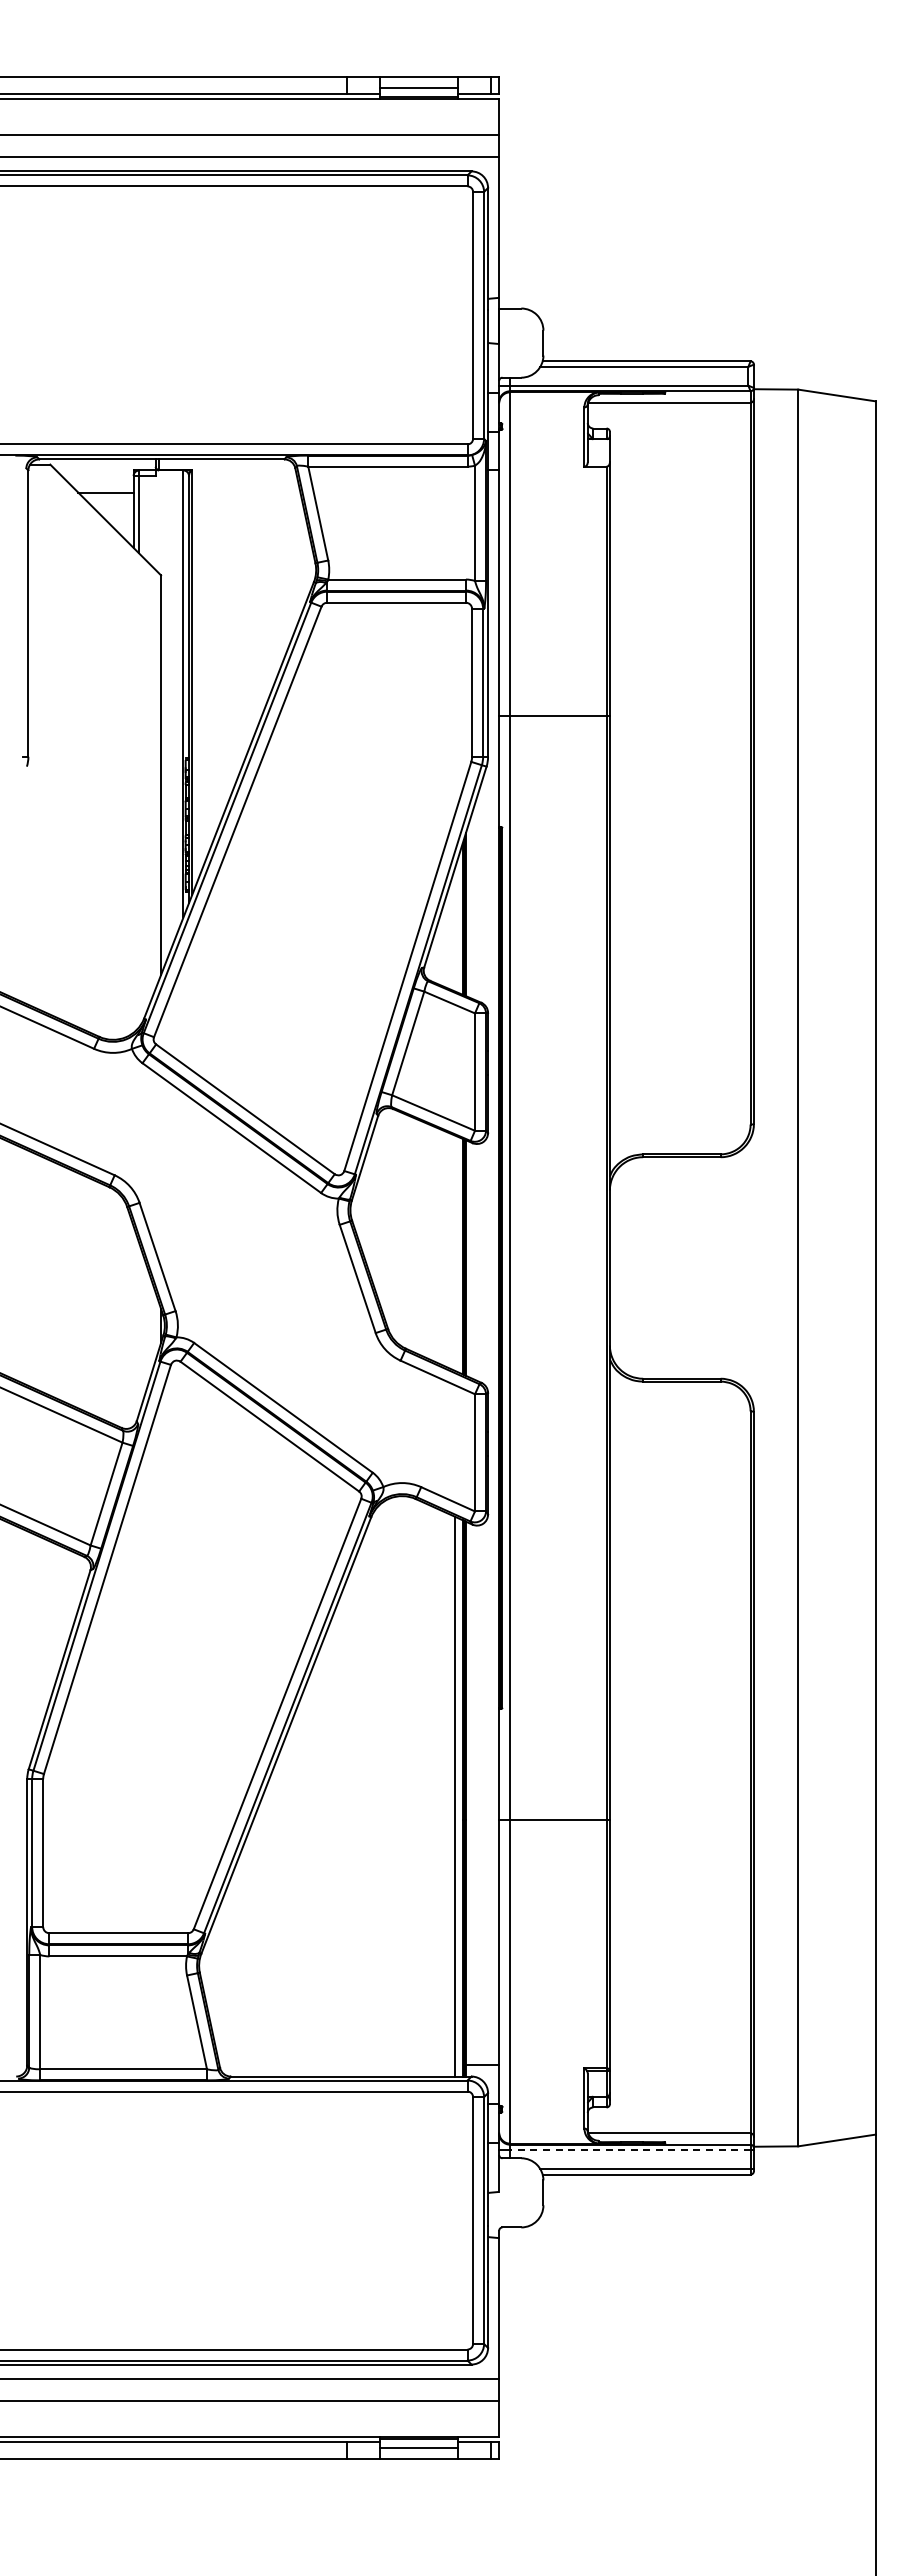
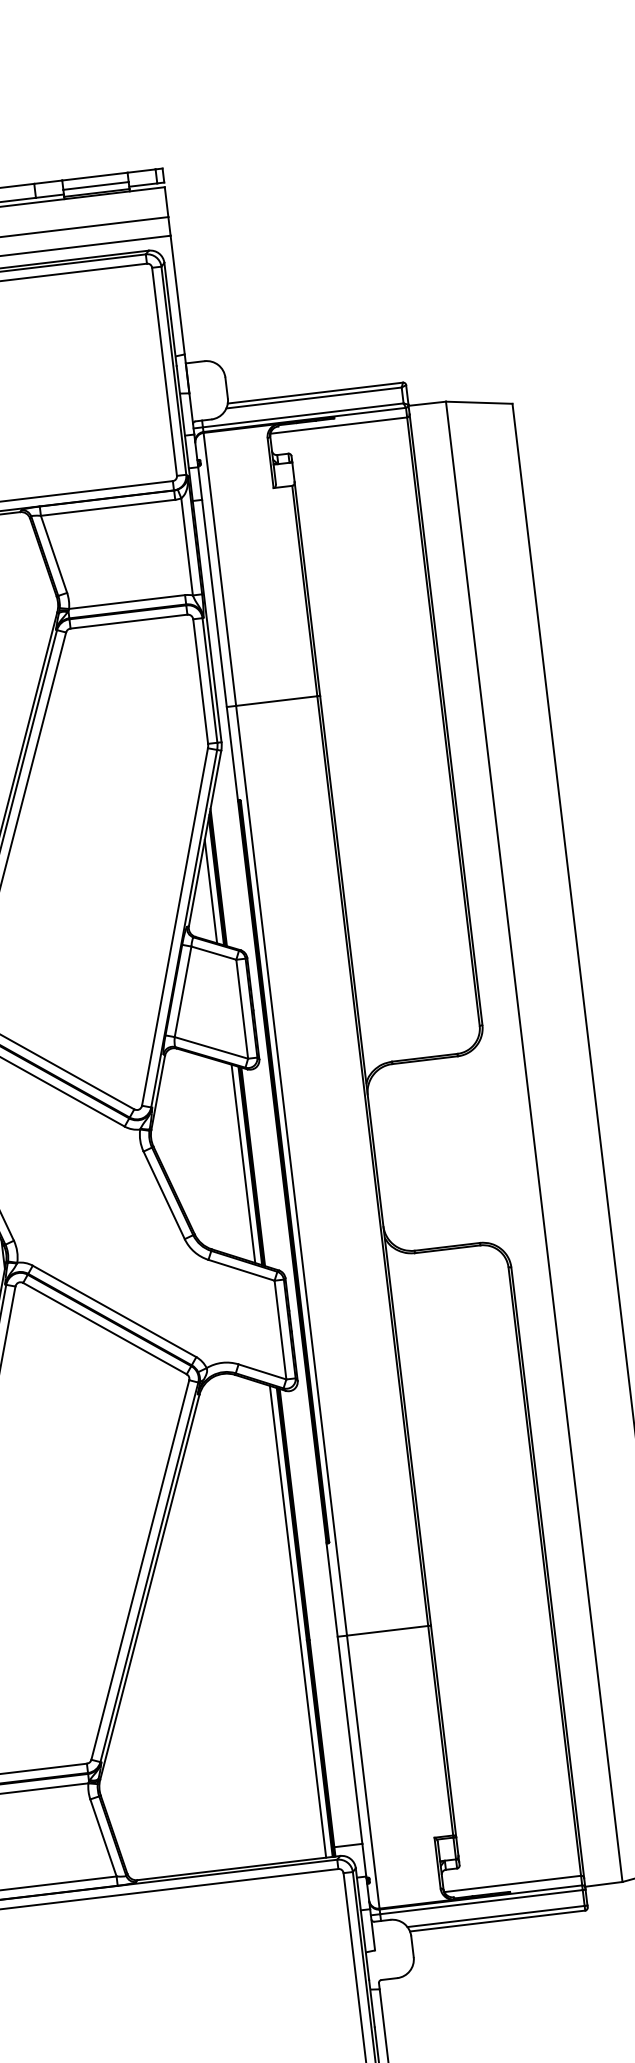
line: (454, 929) -> (210, 891), added
line: (454, 1252) -> (243, 1163), added
line: (629, 2150) -> (480, 1902), dashed -> solid

